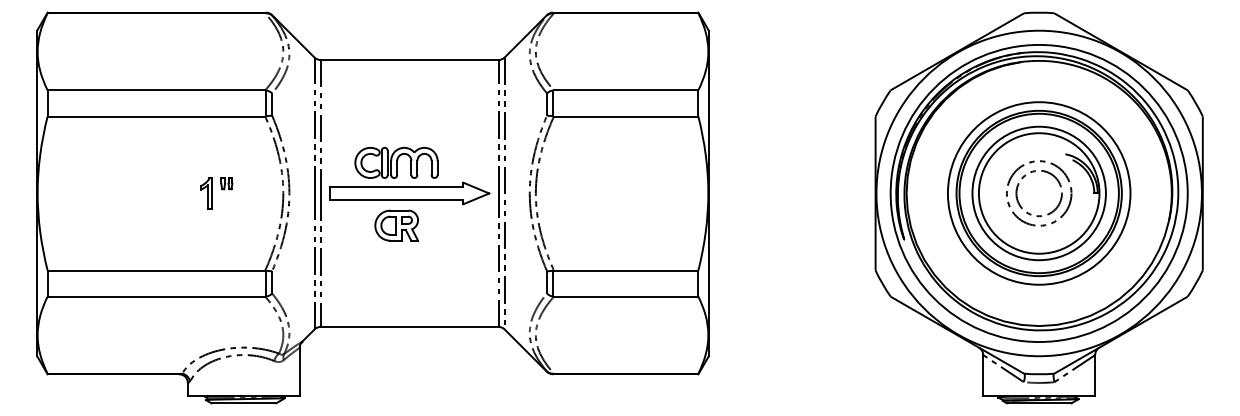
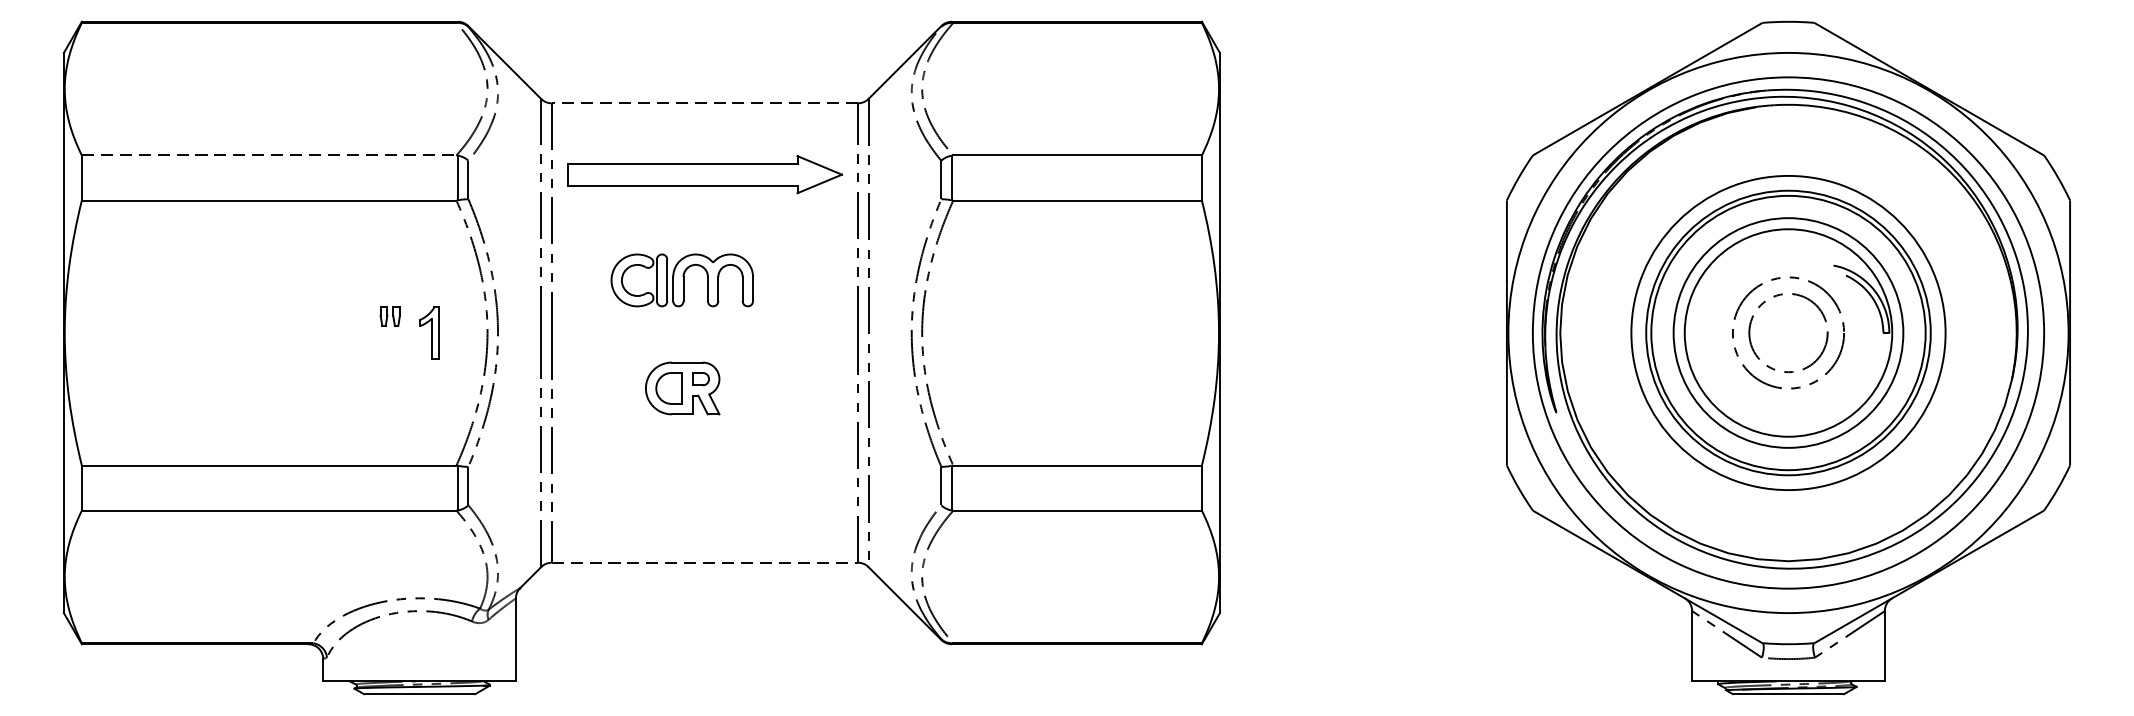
line: (409, 60) -> (704, 104), solid -> dashed
line: (156, 90) -> (269, 155), solid -> dashed
part: (206, 193) -> (429, 333), moved
part: (409, 193) -> (704, 174), moved
line: (410, 326) -> (706, 561), solid -> dashed

